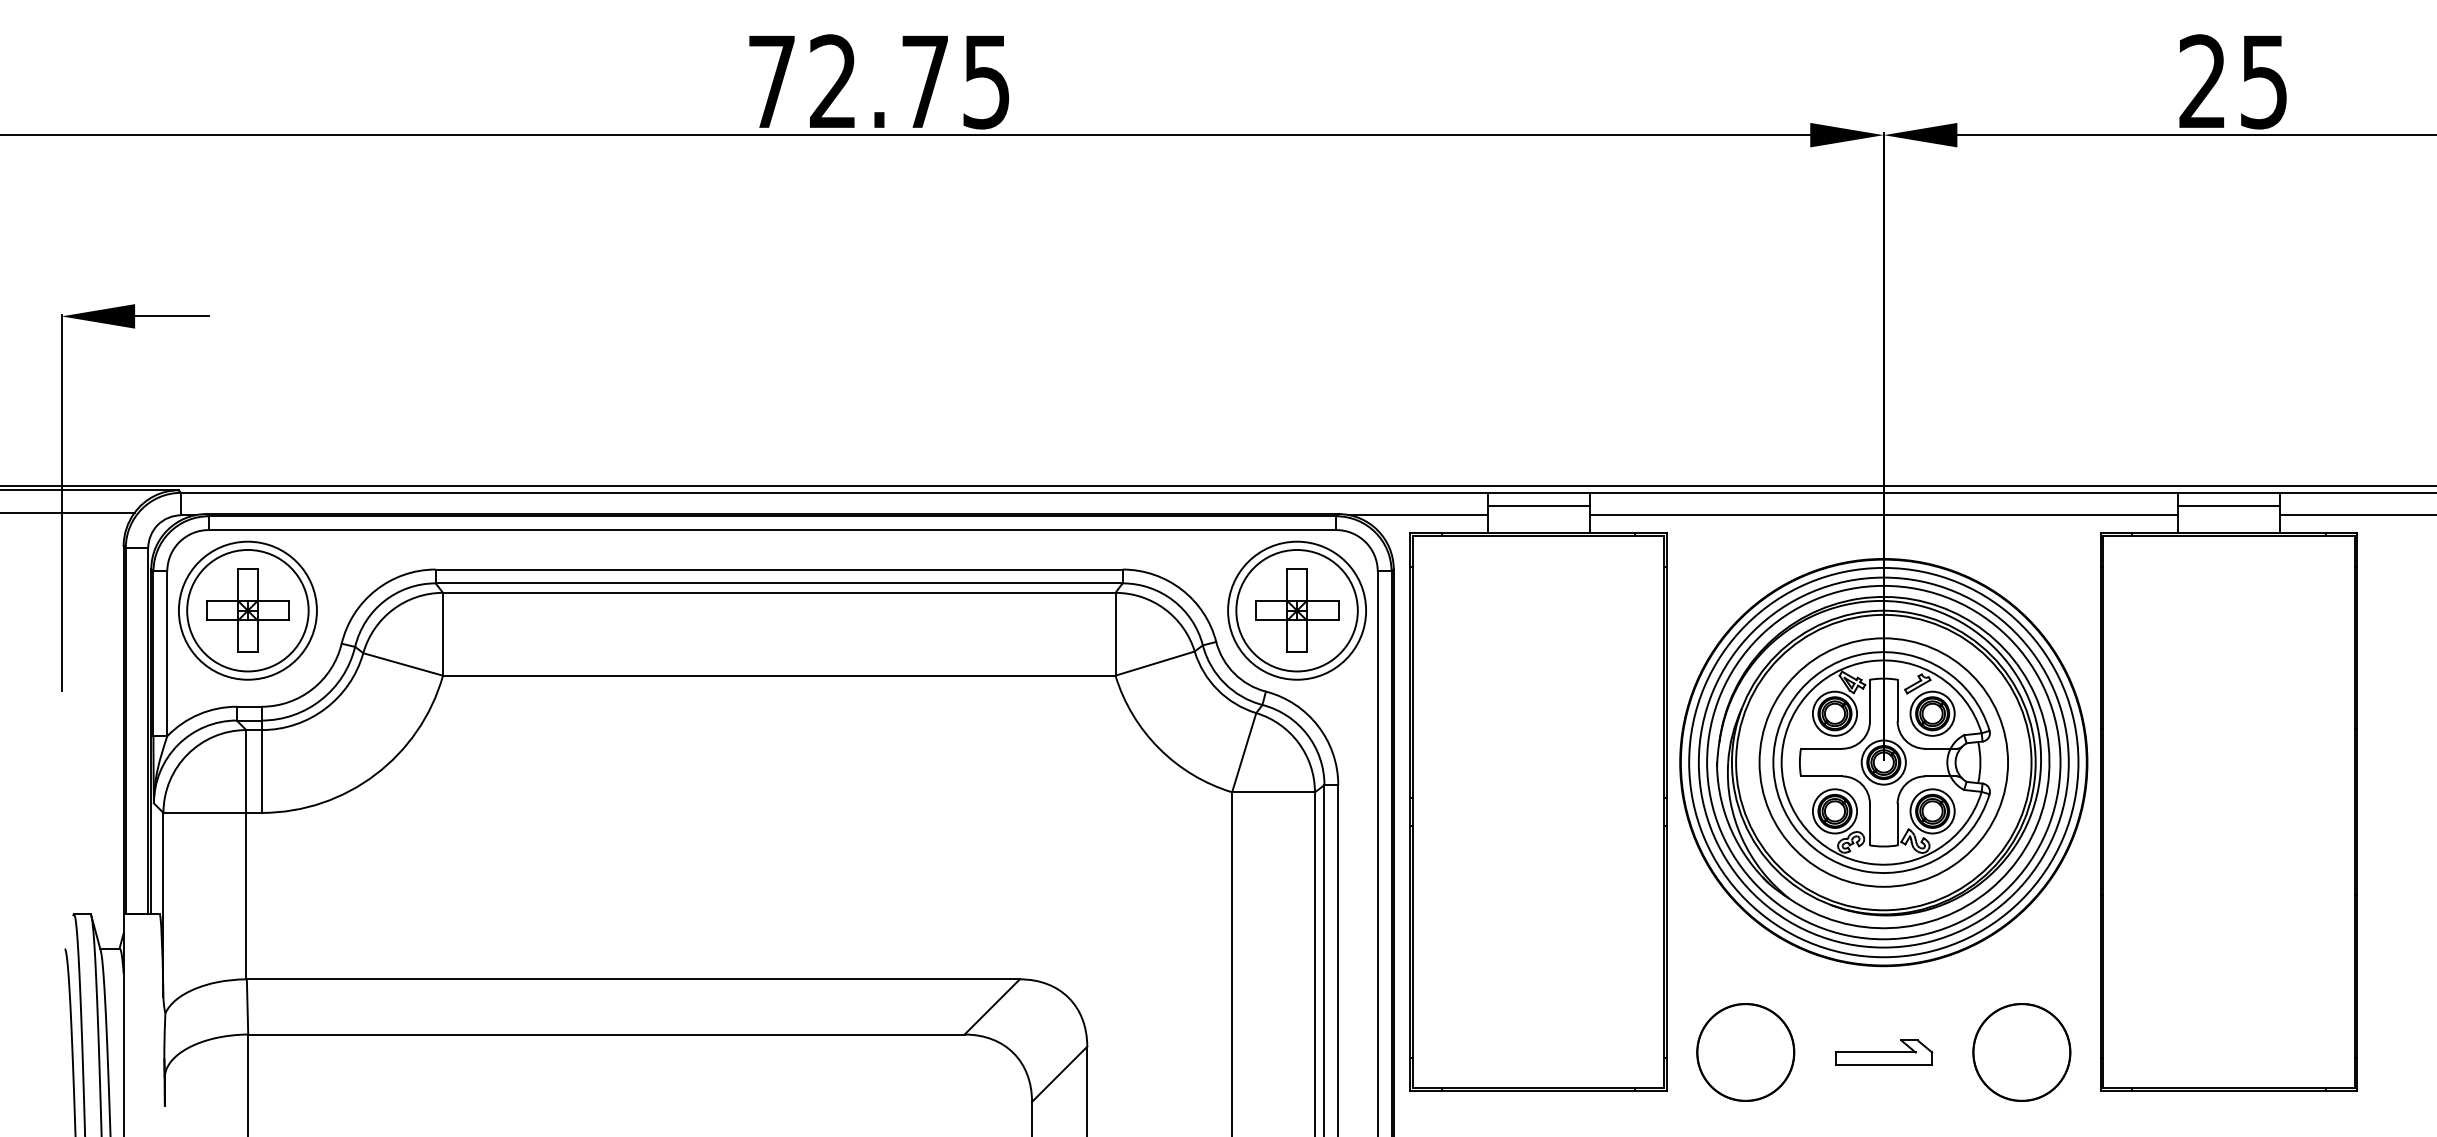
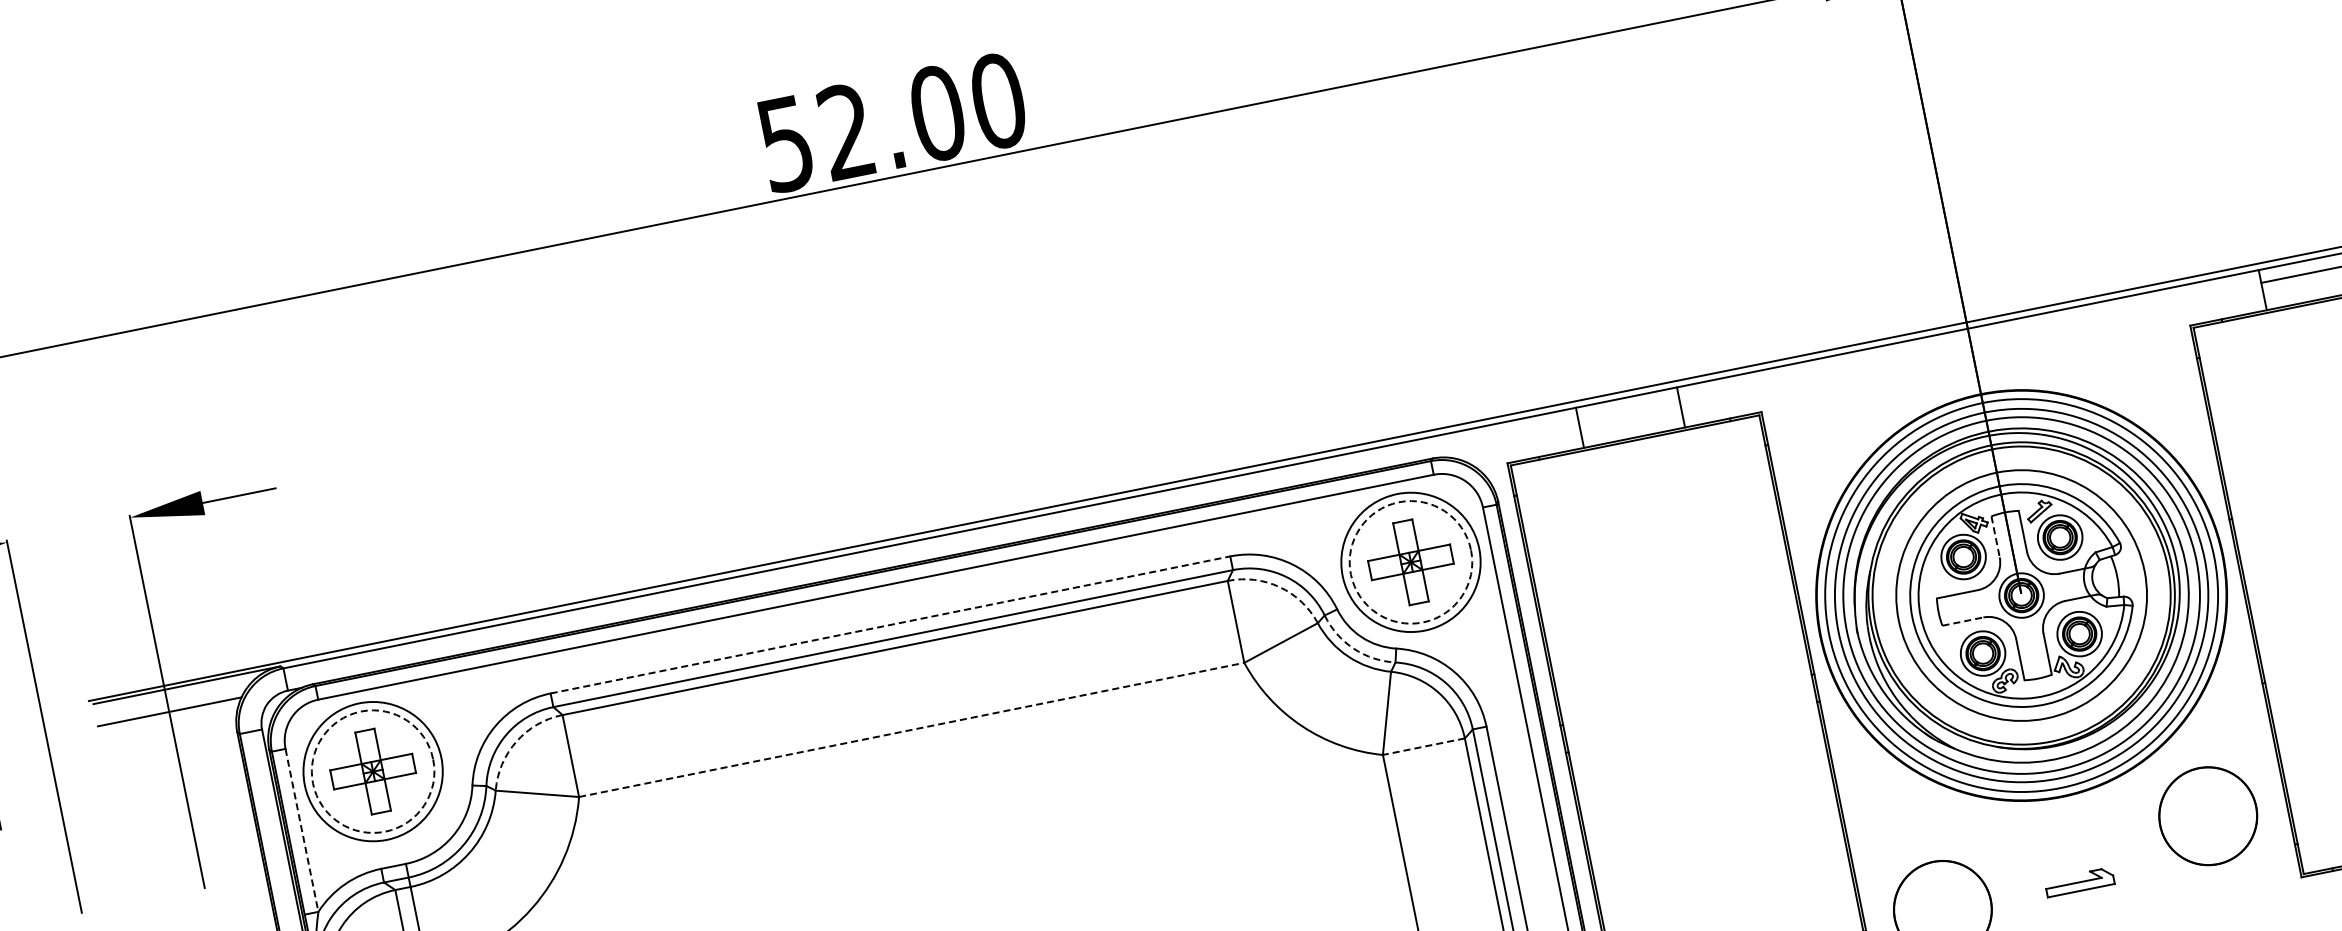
text: (880, 81) -> (893, 121), 72.75 -> 52.00
line: (1538, 505) -> (1628, 410), removed
line: (1418, 515) -> (1512, 443), removed
line: (1883, 515) -> (1972, 351), removed
line: (779, 569) -> (890, 624), solid -> dashed
arc: (393, 609) -> (516, 741), solid -> dashed
arc: (1164, 609) -> (1279, 587), solid -> dashed
circle: (247, 610) -> (372, 771), solid -> dashed
circle: (1296, 610) -> (1410, 562), solid -> dashed
line: (167, 654) -> (302, 830), solid -> dashed
line: (779, 675) -> (911, 729), solid -> dashed
arc: (1224, 683) -> (1353, 648), solid -> dashed
line: (1870, 700) -> (1996, 536), solid -> dashed
line: (1821, 776) -> (1962, 621), solid -> dashed
line: (1273, 792) -> (1423, 746), solid -> dashed
part: (1884, 1052) -> (2080, 882), size x0.7
circle: (2021, 1052) -> (2207, 816), moved

